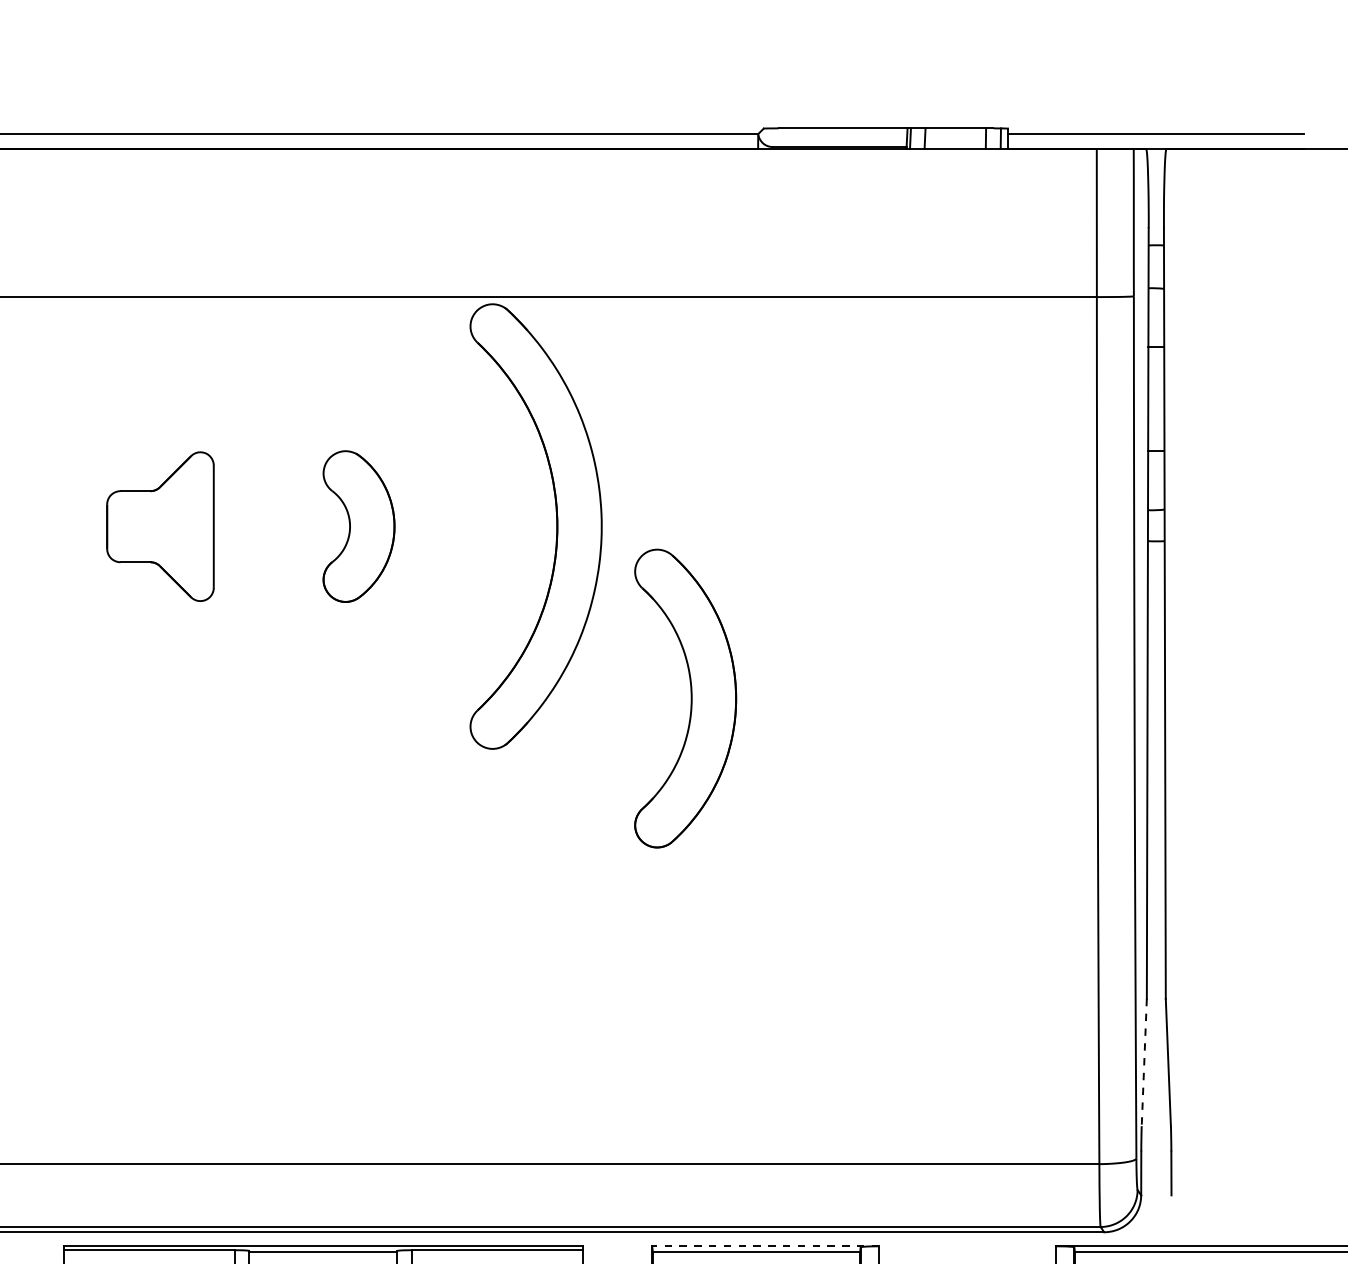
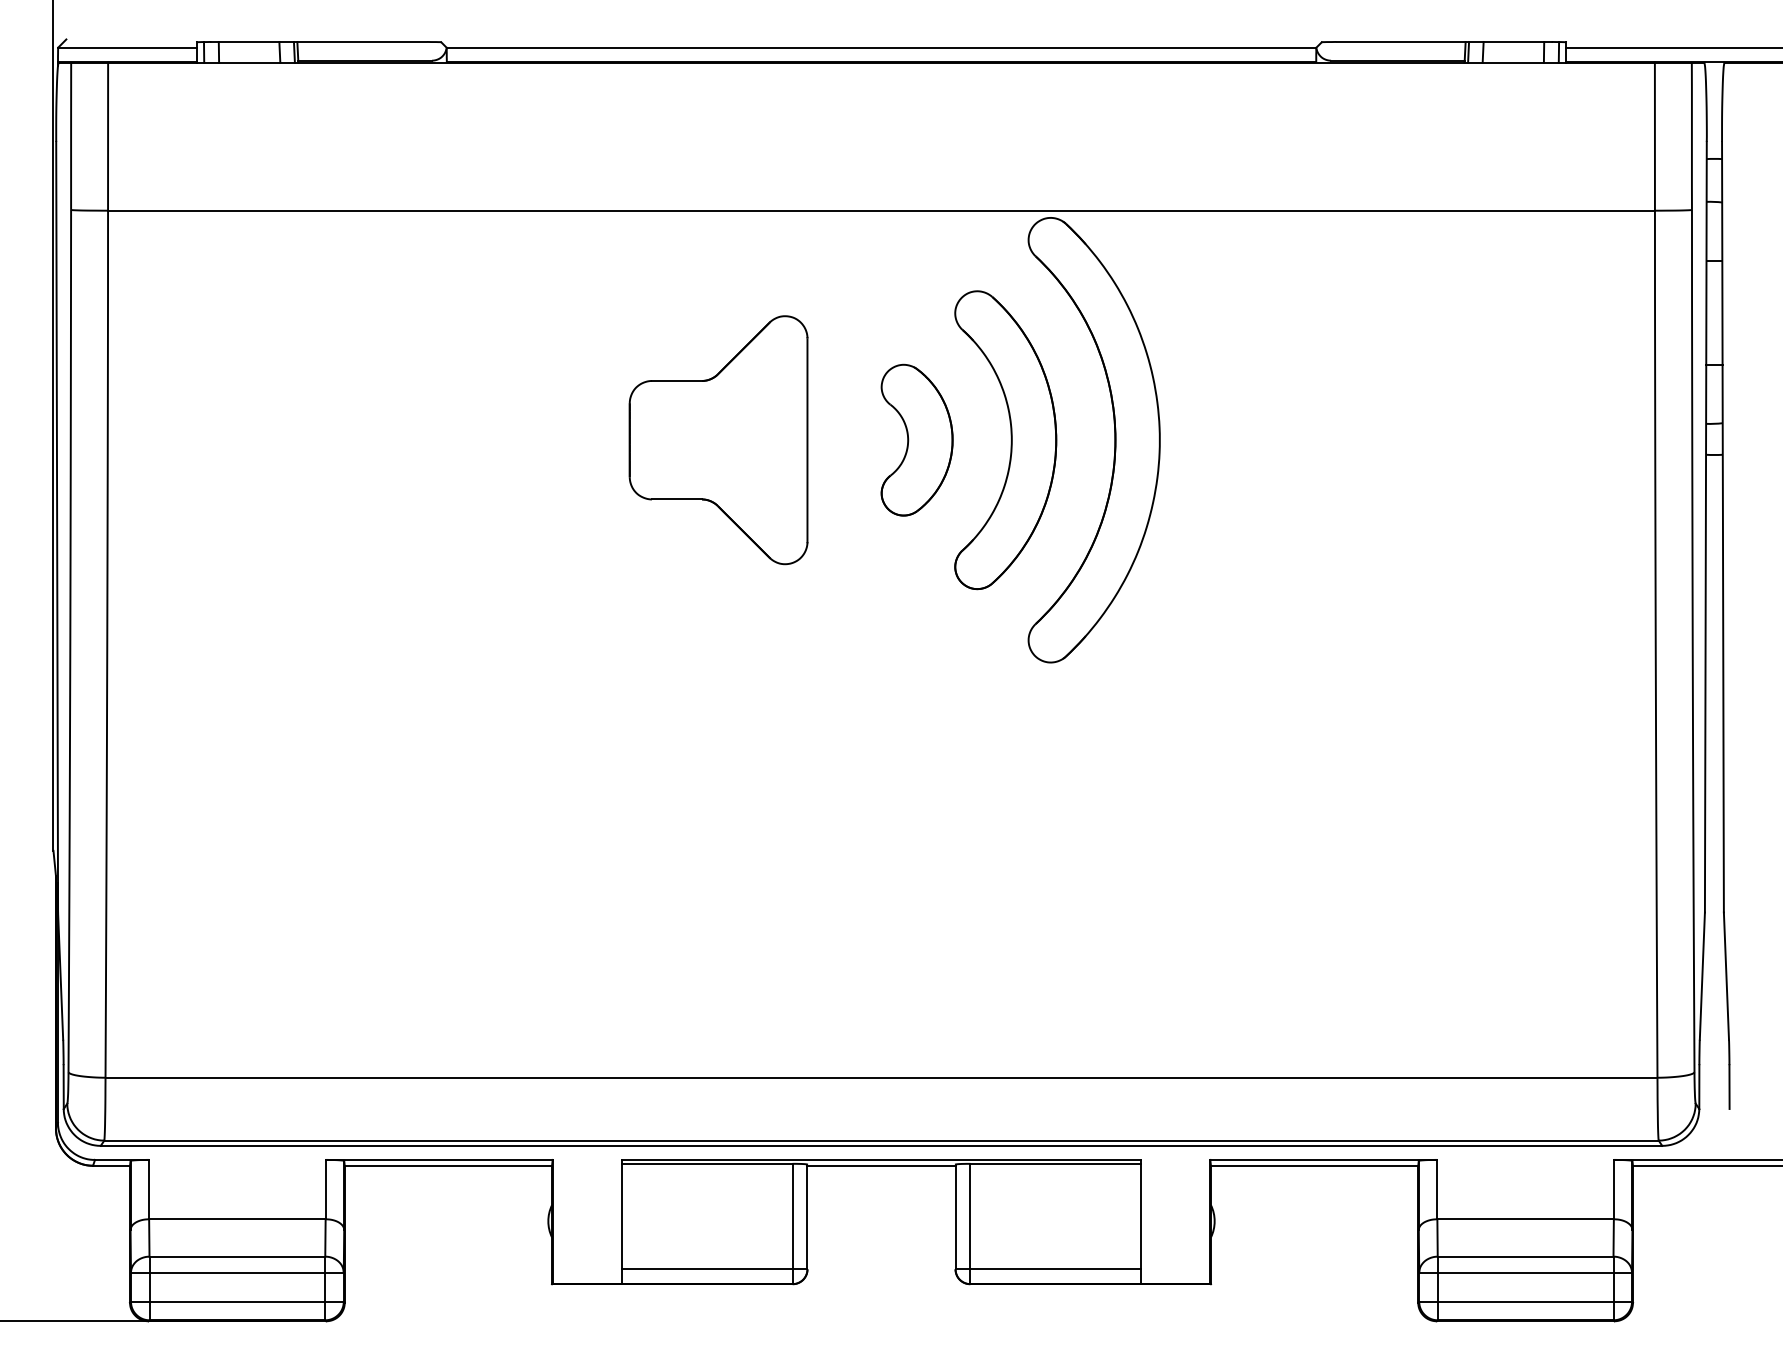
part: (160, 526) -> (718, 440), size x1.67
part: (685, 698) -> (1005, 440), moved
line: (1144, 1062) -> (1702, 976), dashed -> solid
line: (765, 1245) -> (1323, 1159), dashed -> solid

